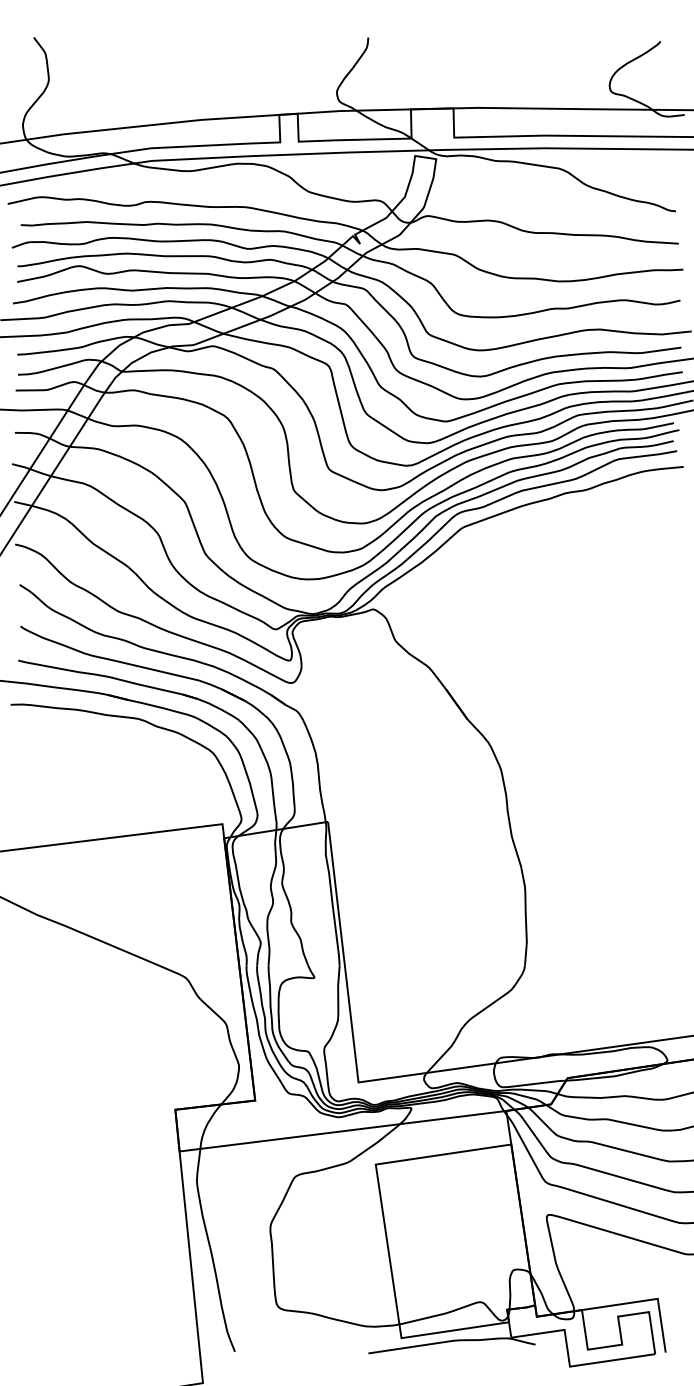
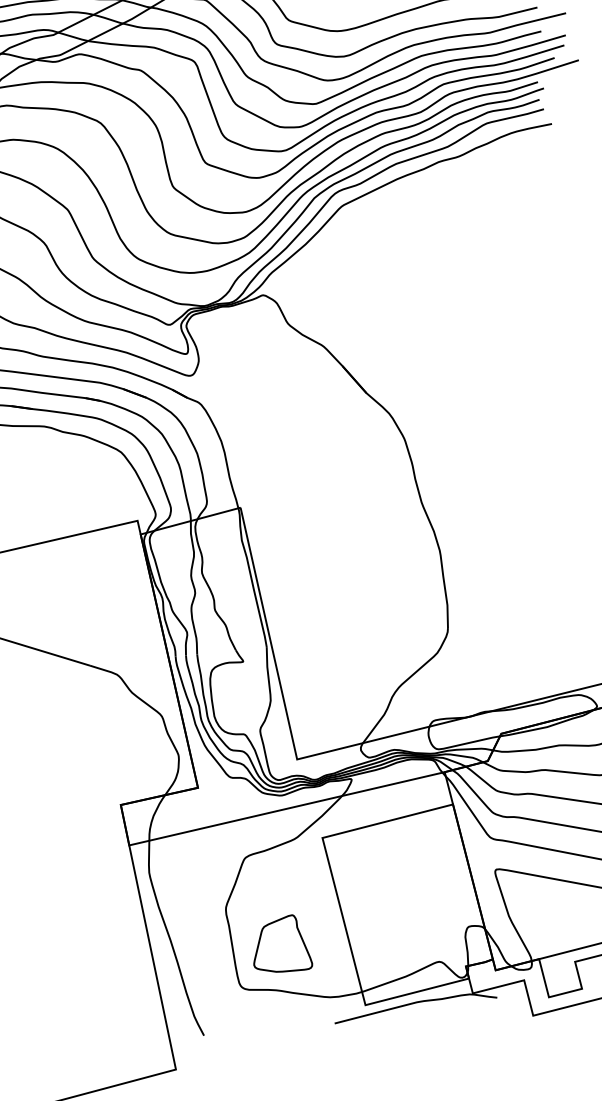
part: (322, 1267) -> (280, 944), added

